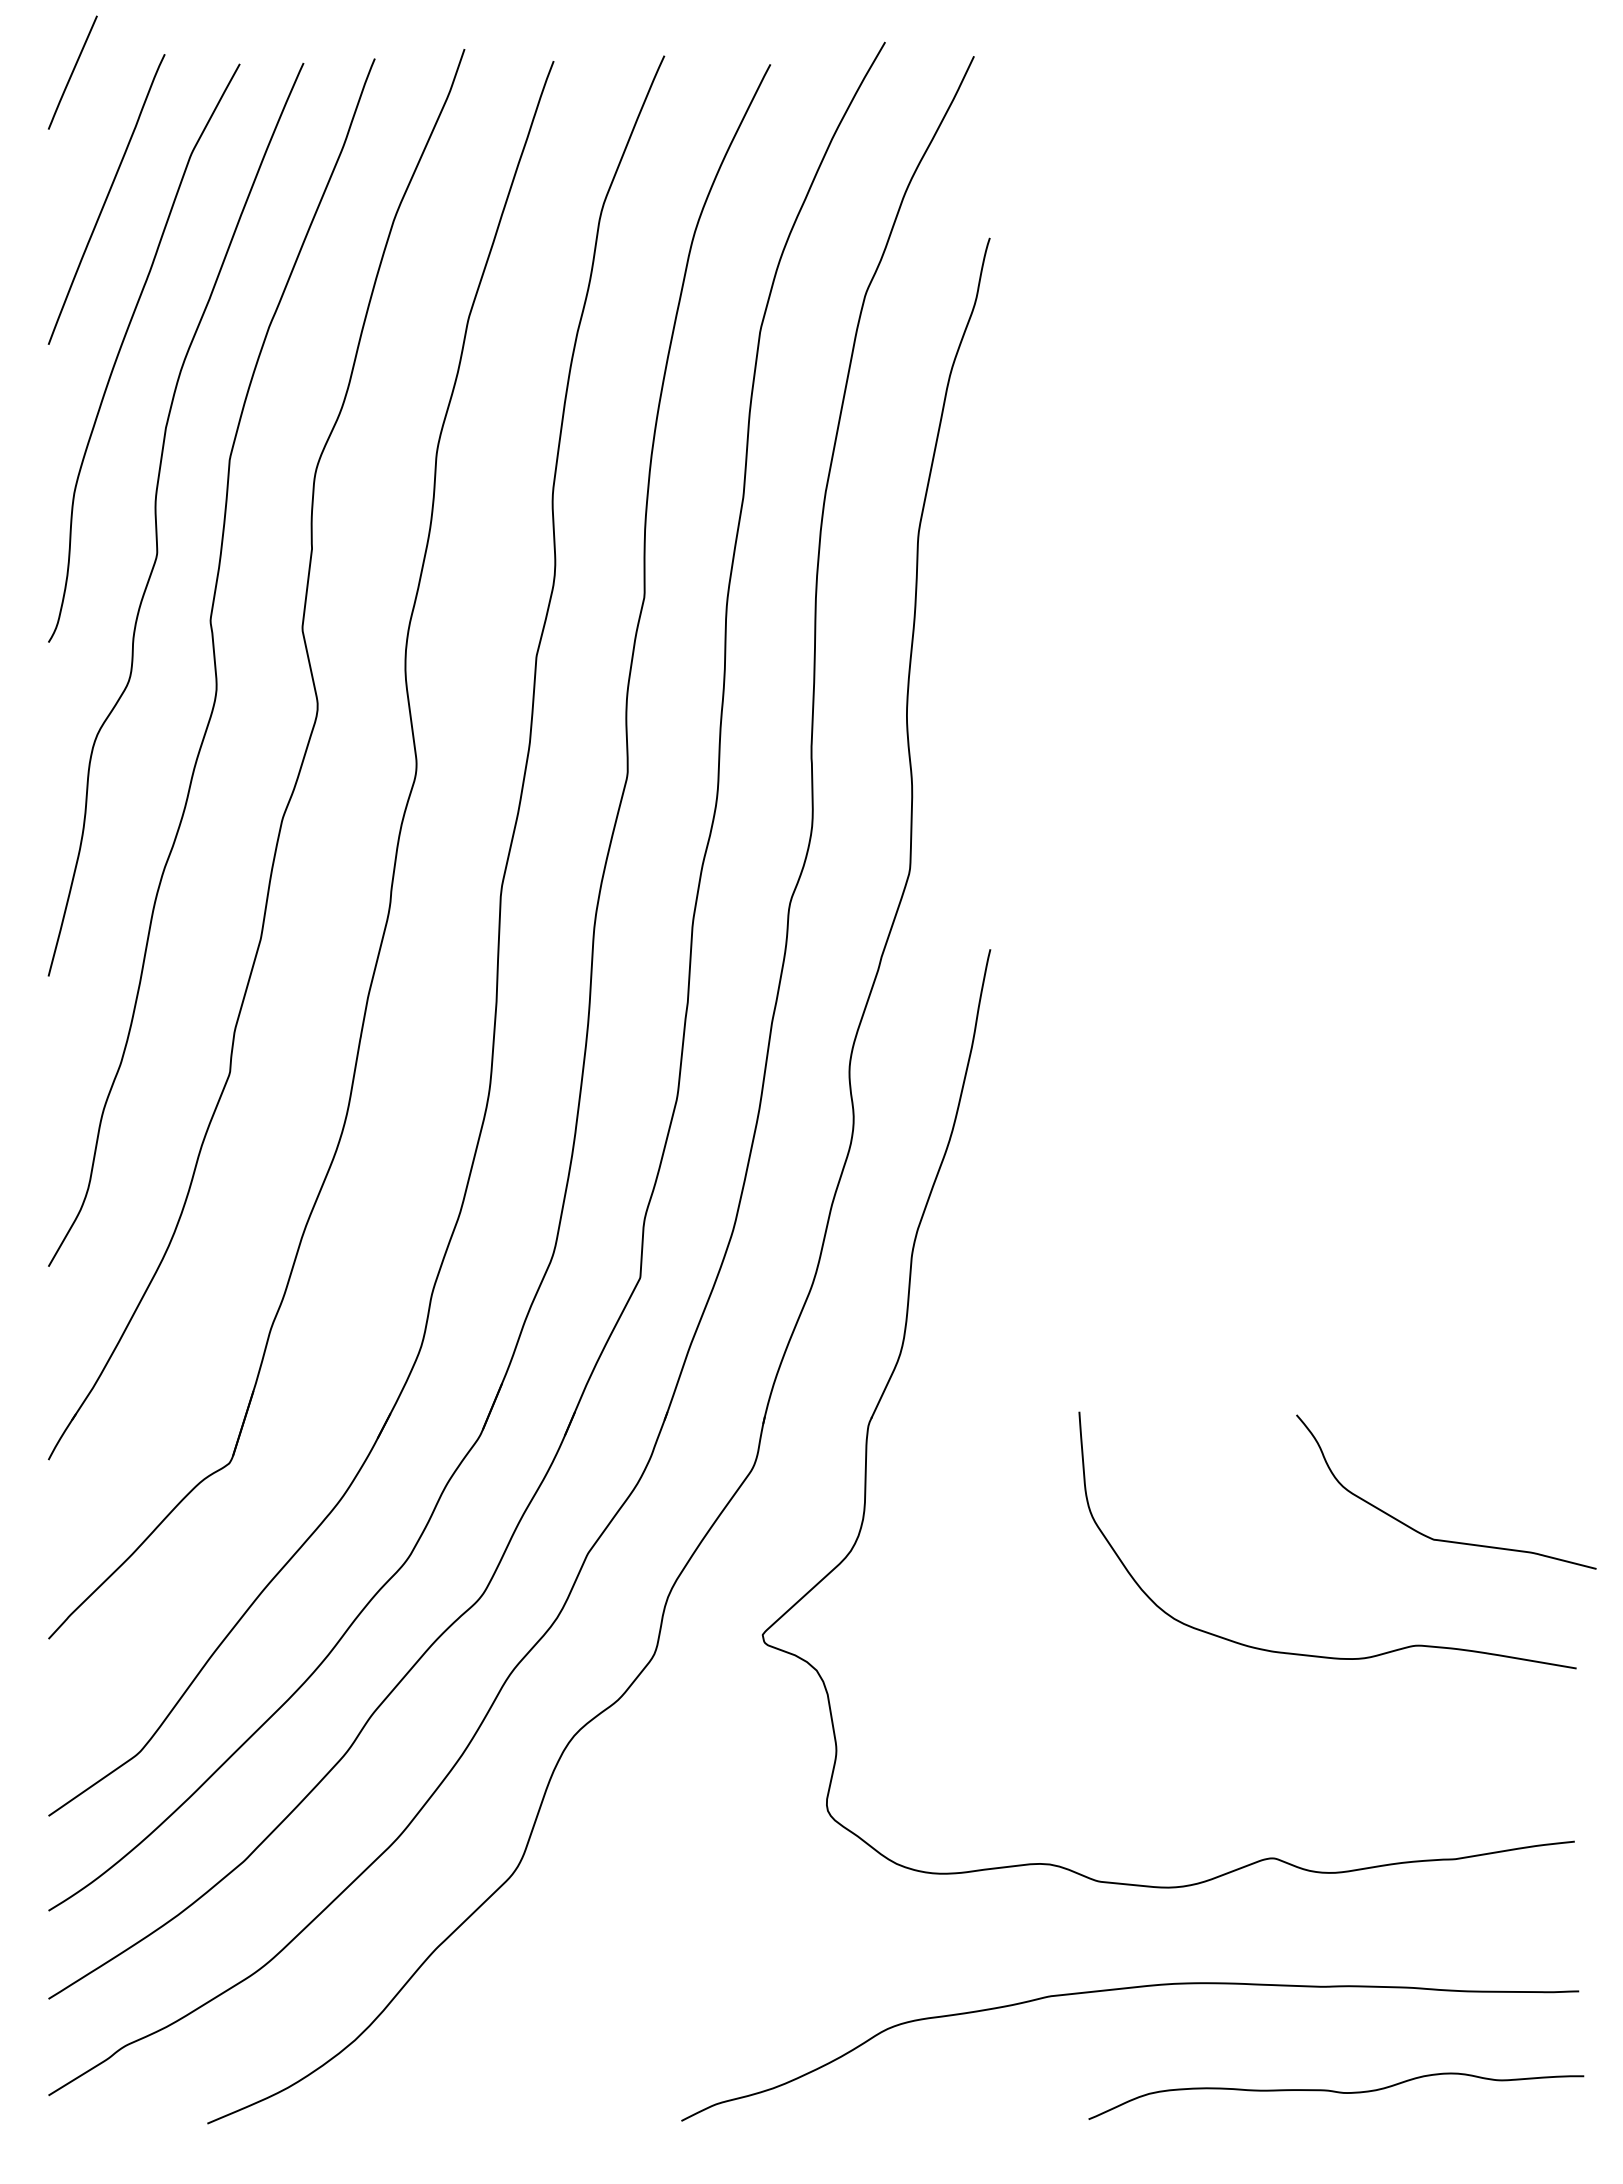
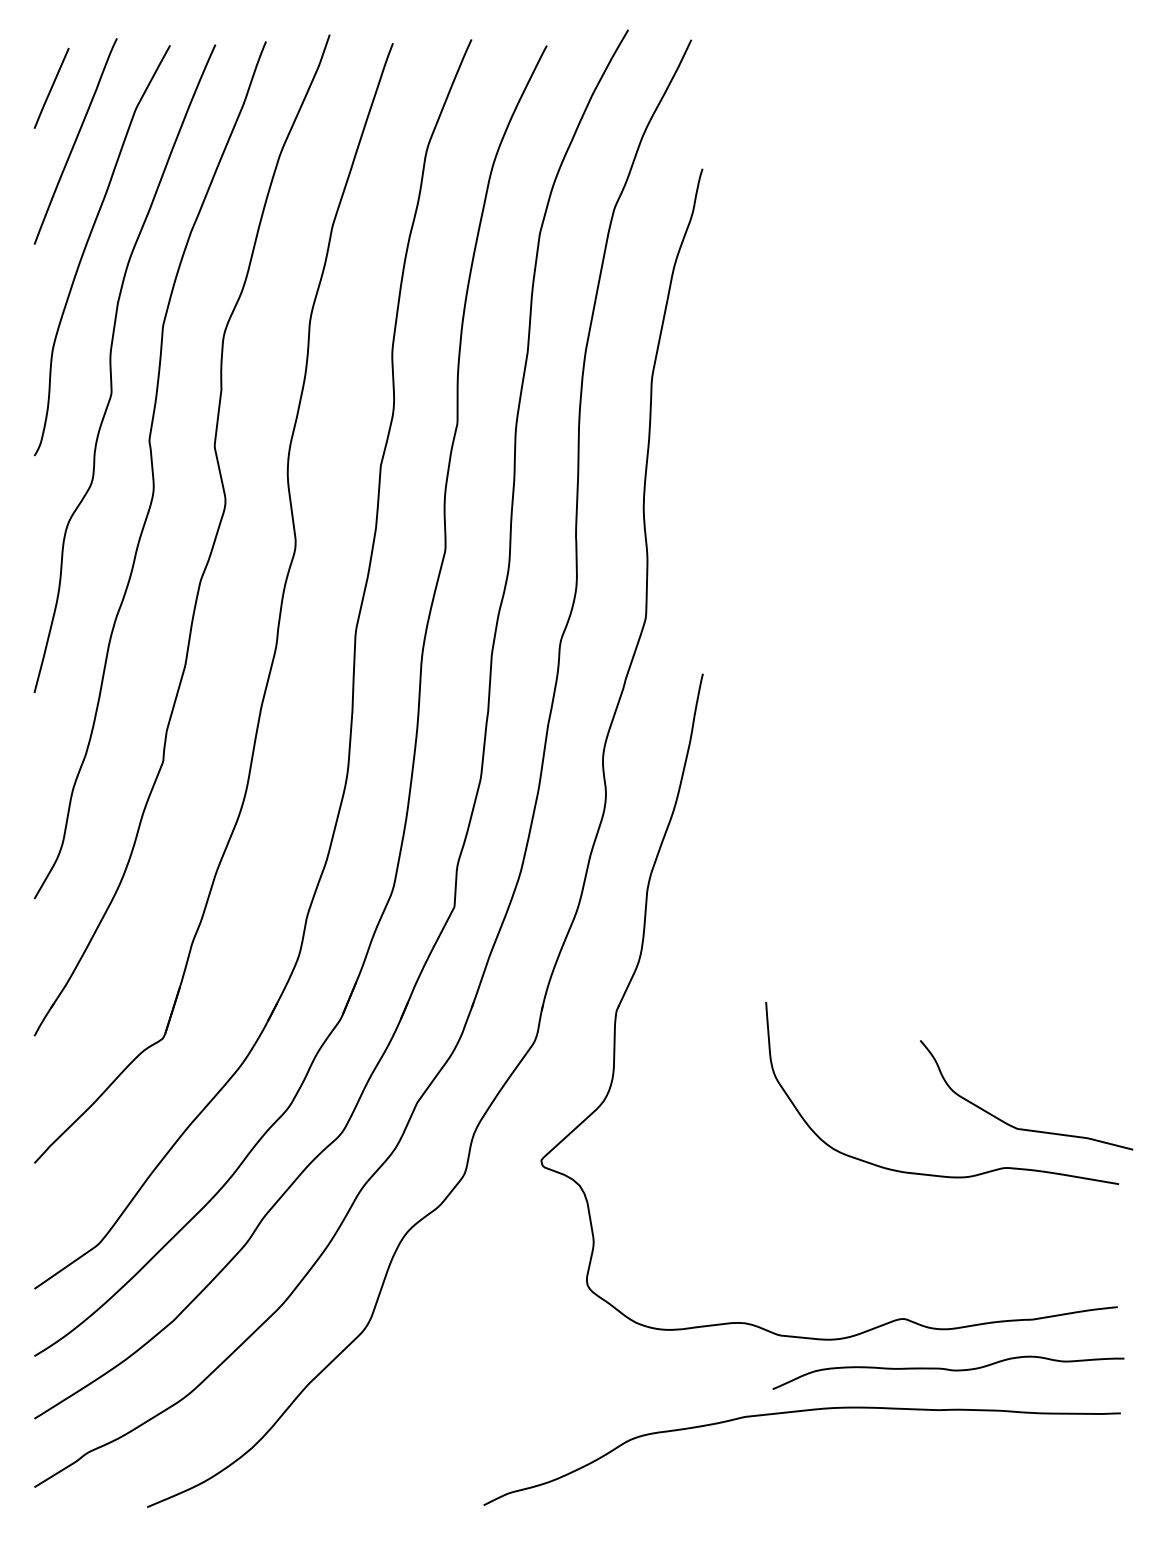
line: (72, 72) -> (51, 88), moved
curve: (1425, 1534) -> (1011, 1125), moved
curve: (1338, 2093) -> (950, 1370), moved

